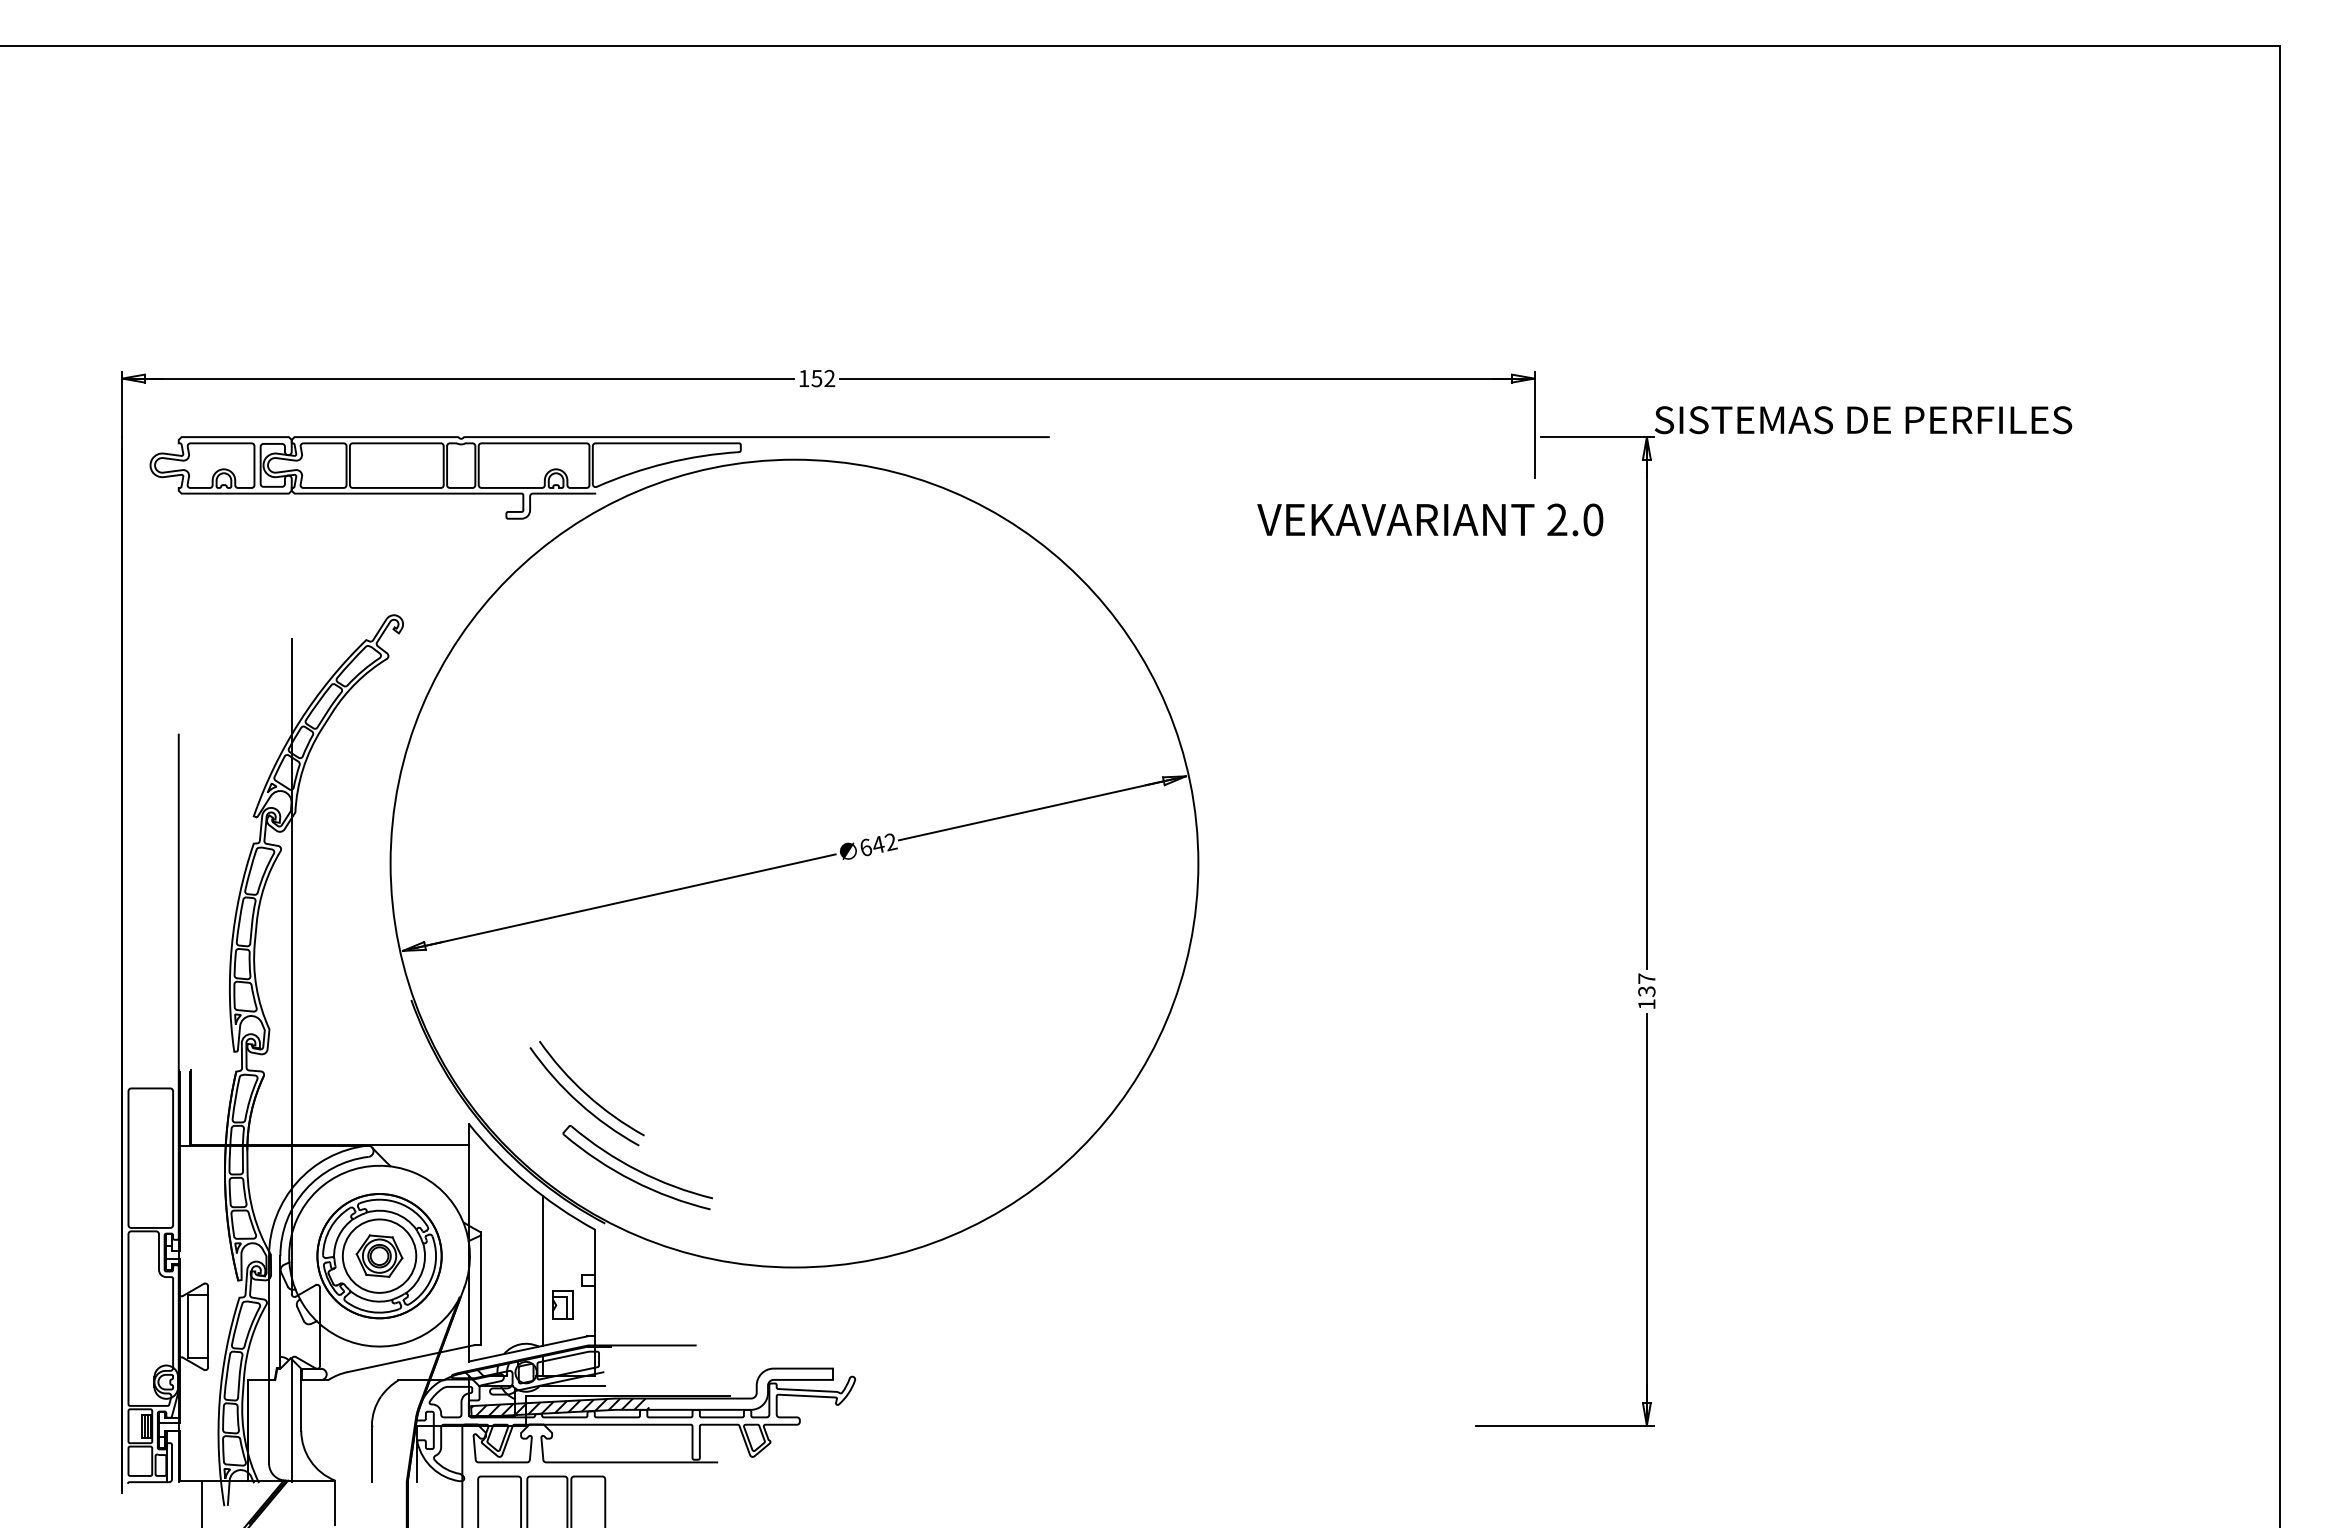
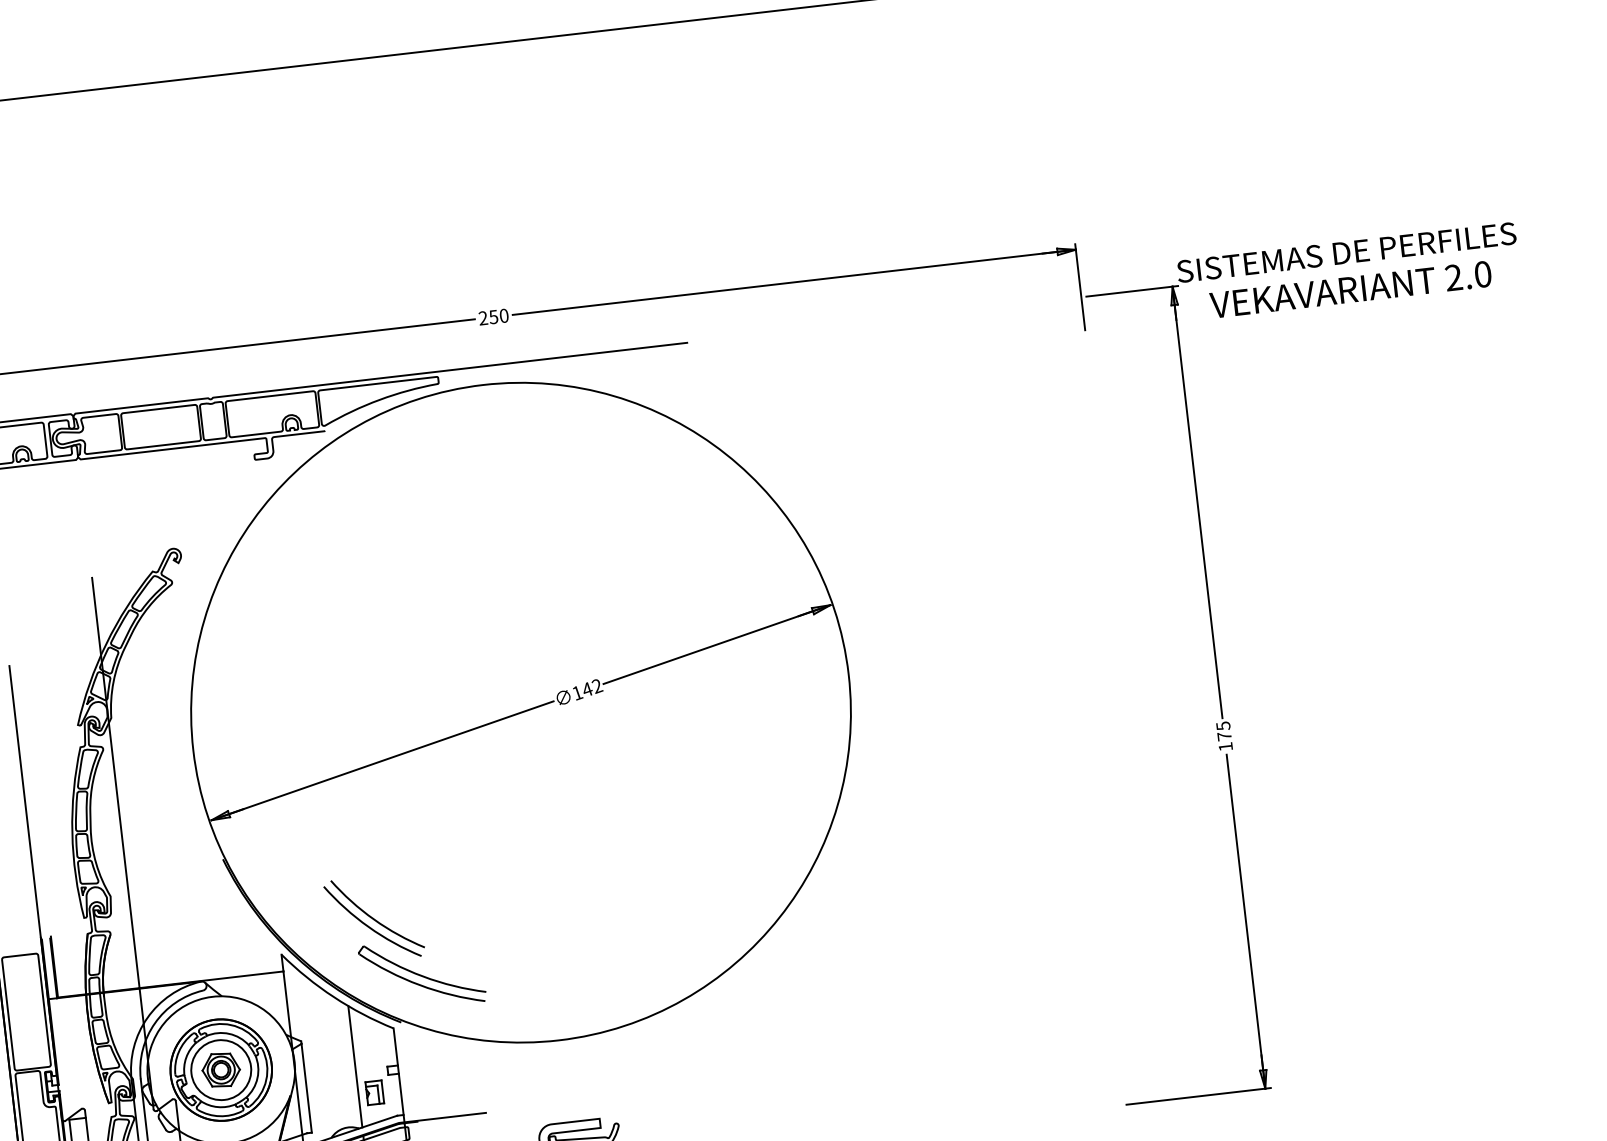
text: (816, 378) -> (493, 317), 152 -> 250
text: (1430, 519) -> (1350, 289), moved
text: (866, 847) -> (577, 692), 642 -> 142
text: (1646, 985) -> (1223, 731), 137 -> 175

